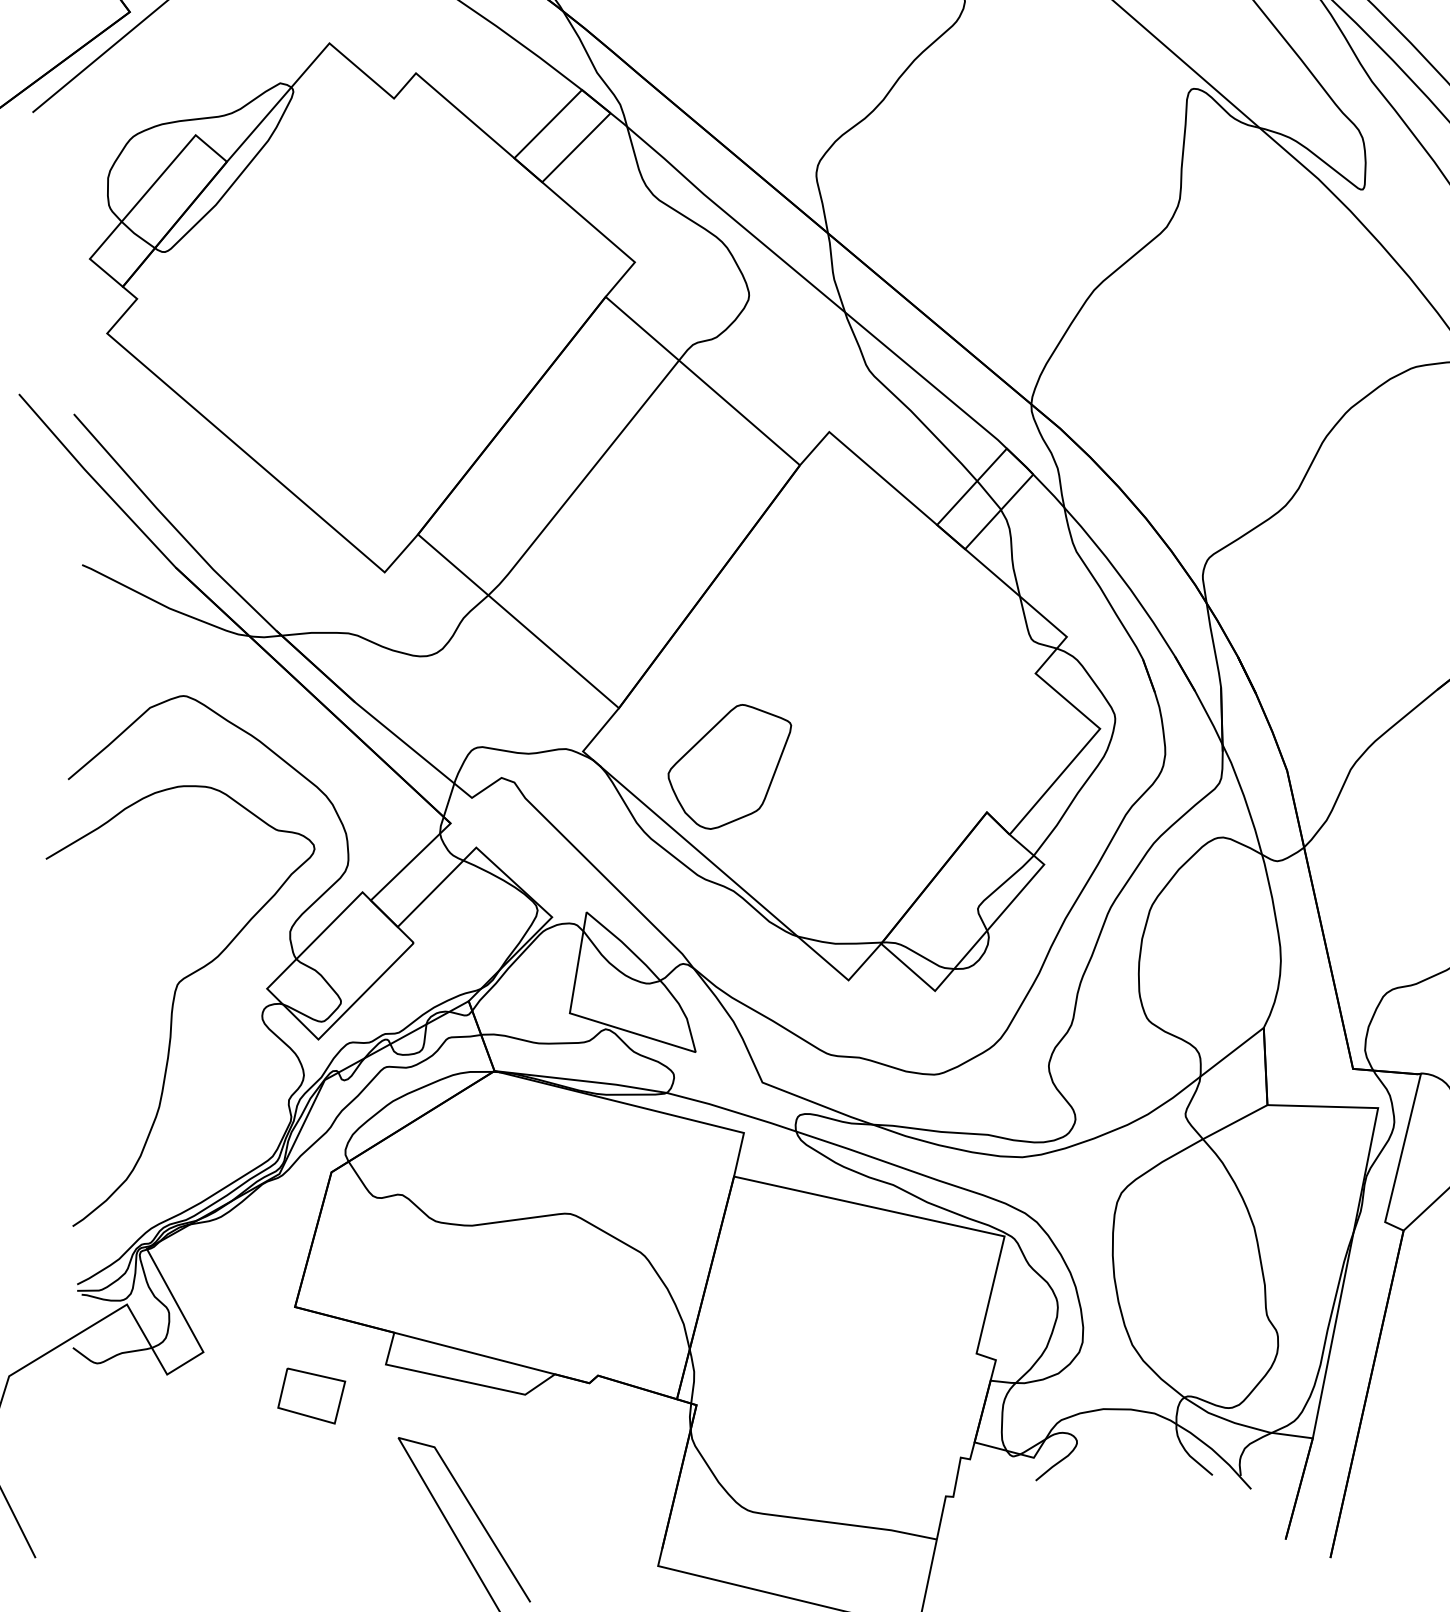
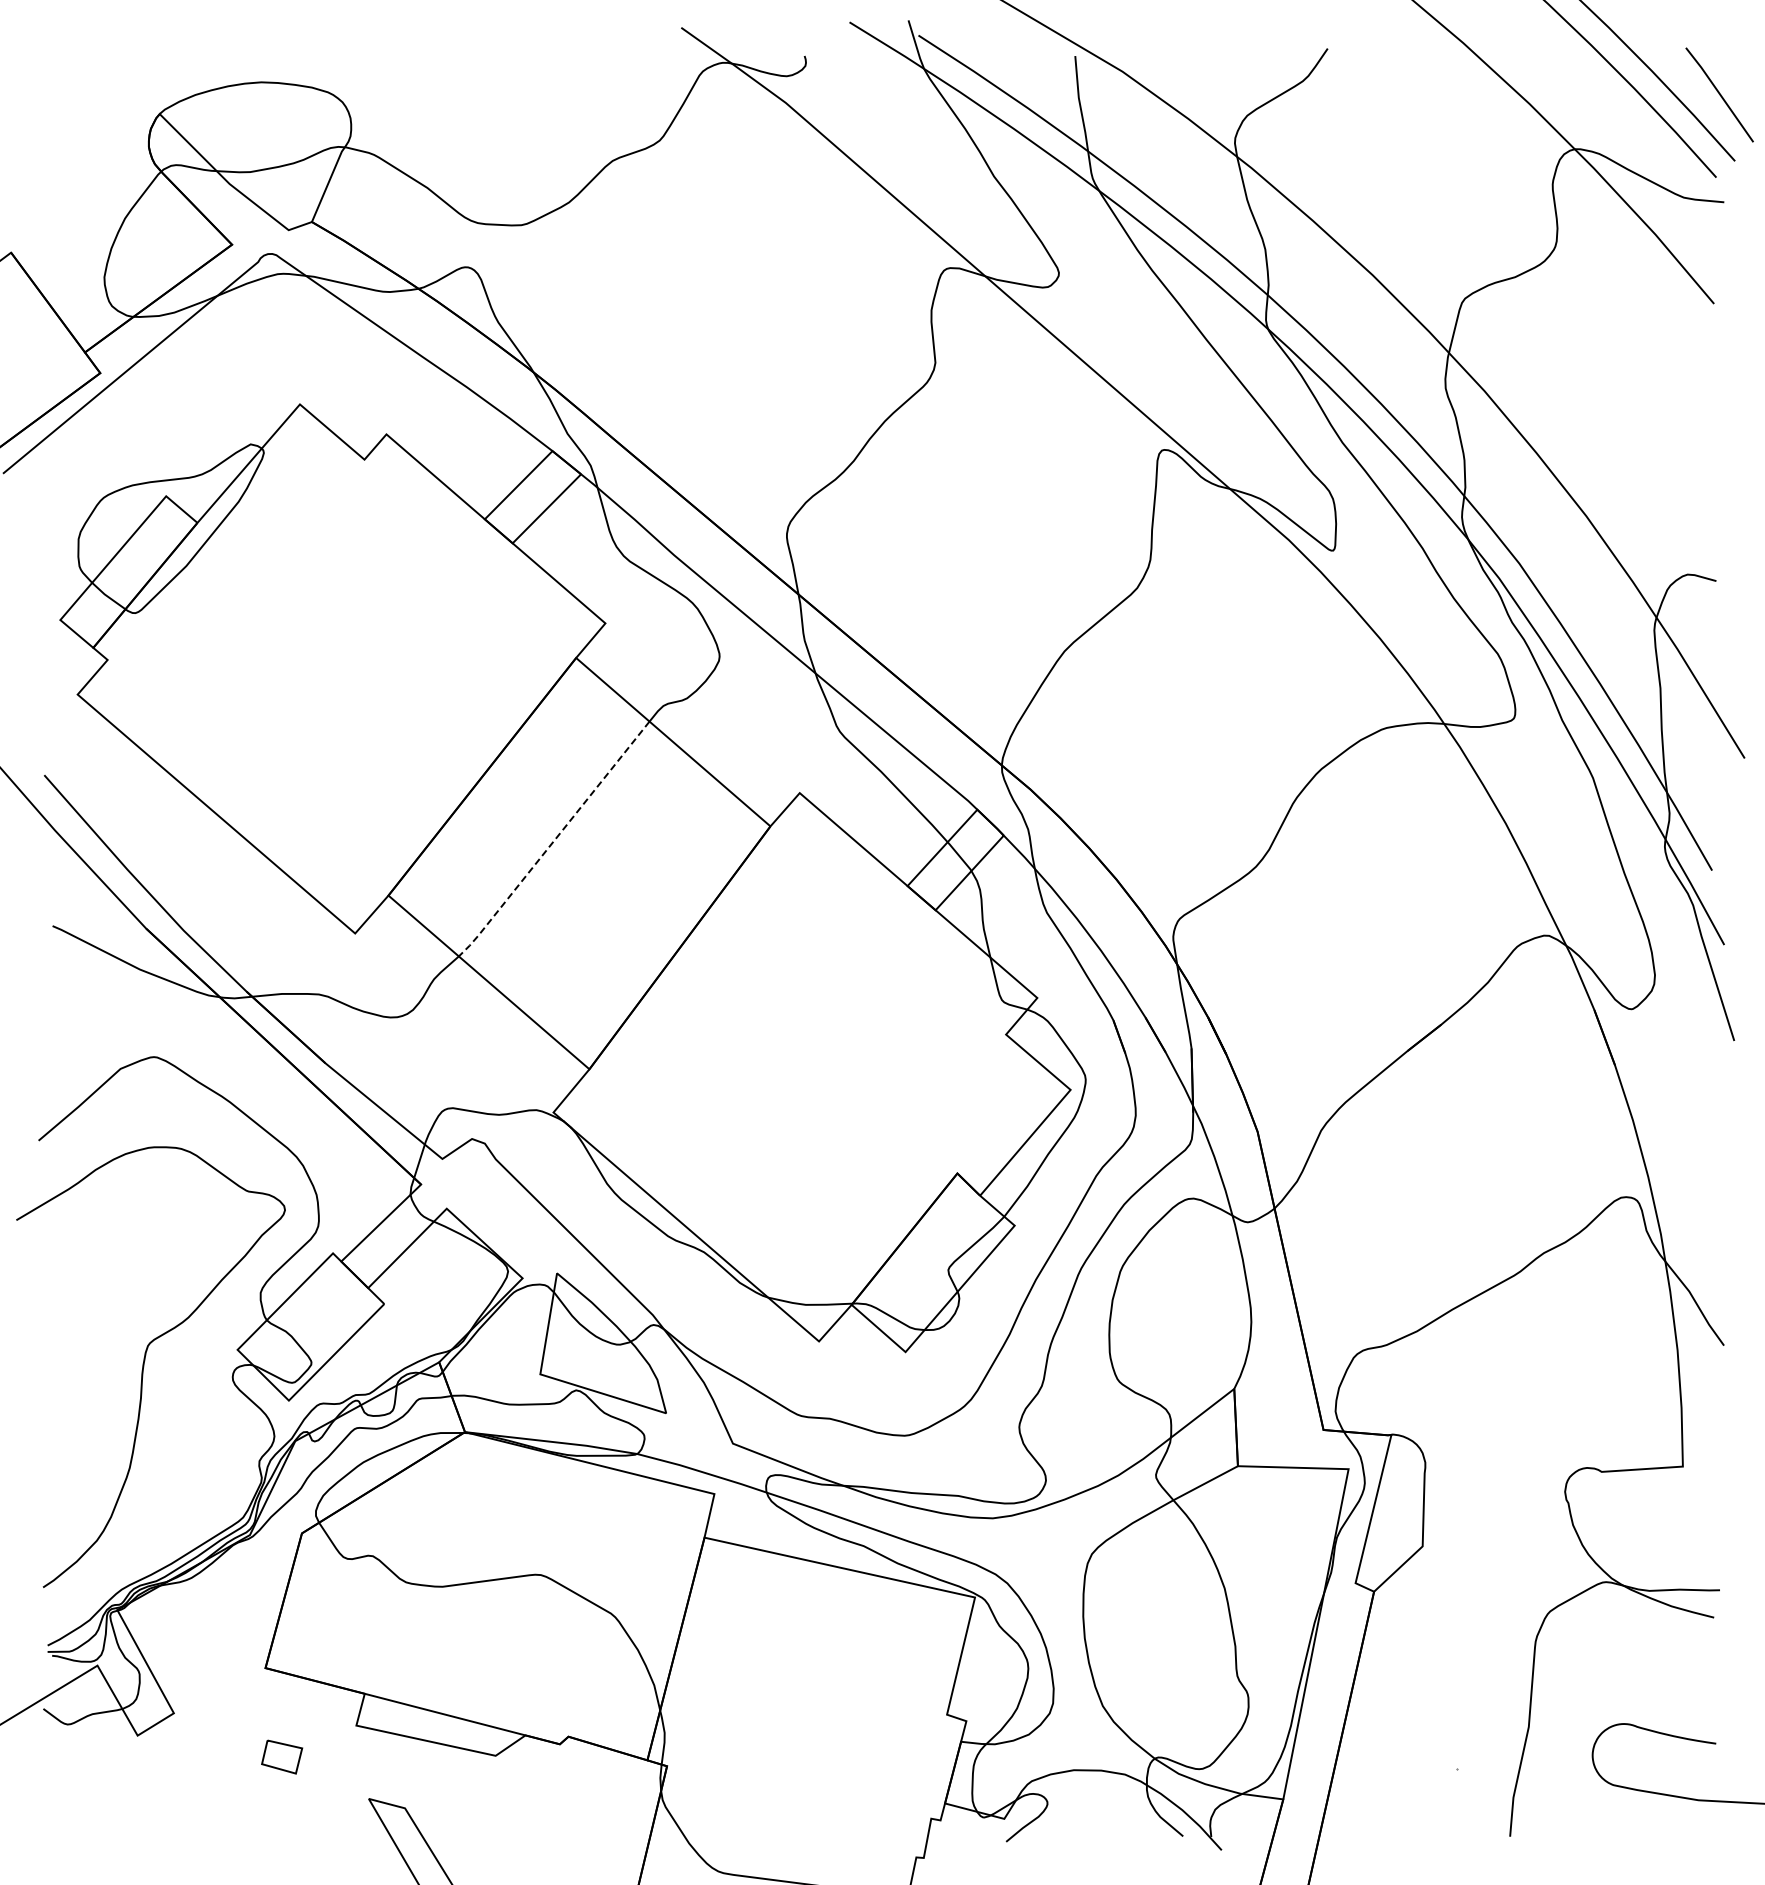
line: (583, 480) -> (553, 841), solid -> dashed
part: (730, 766) -> (700, 1127), removed
part: (311, 1395) -> (281, 1756), size x0.6

